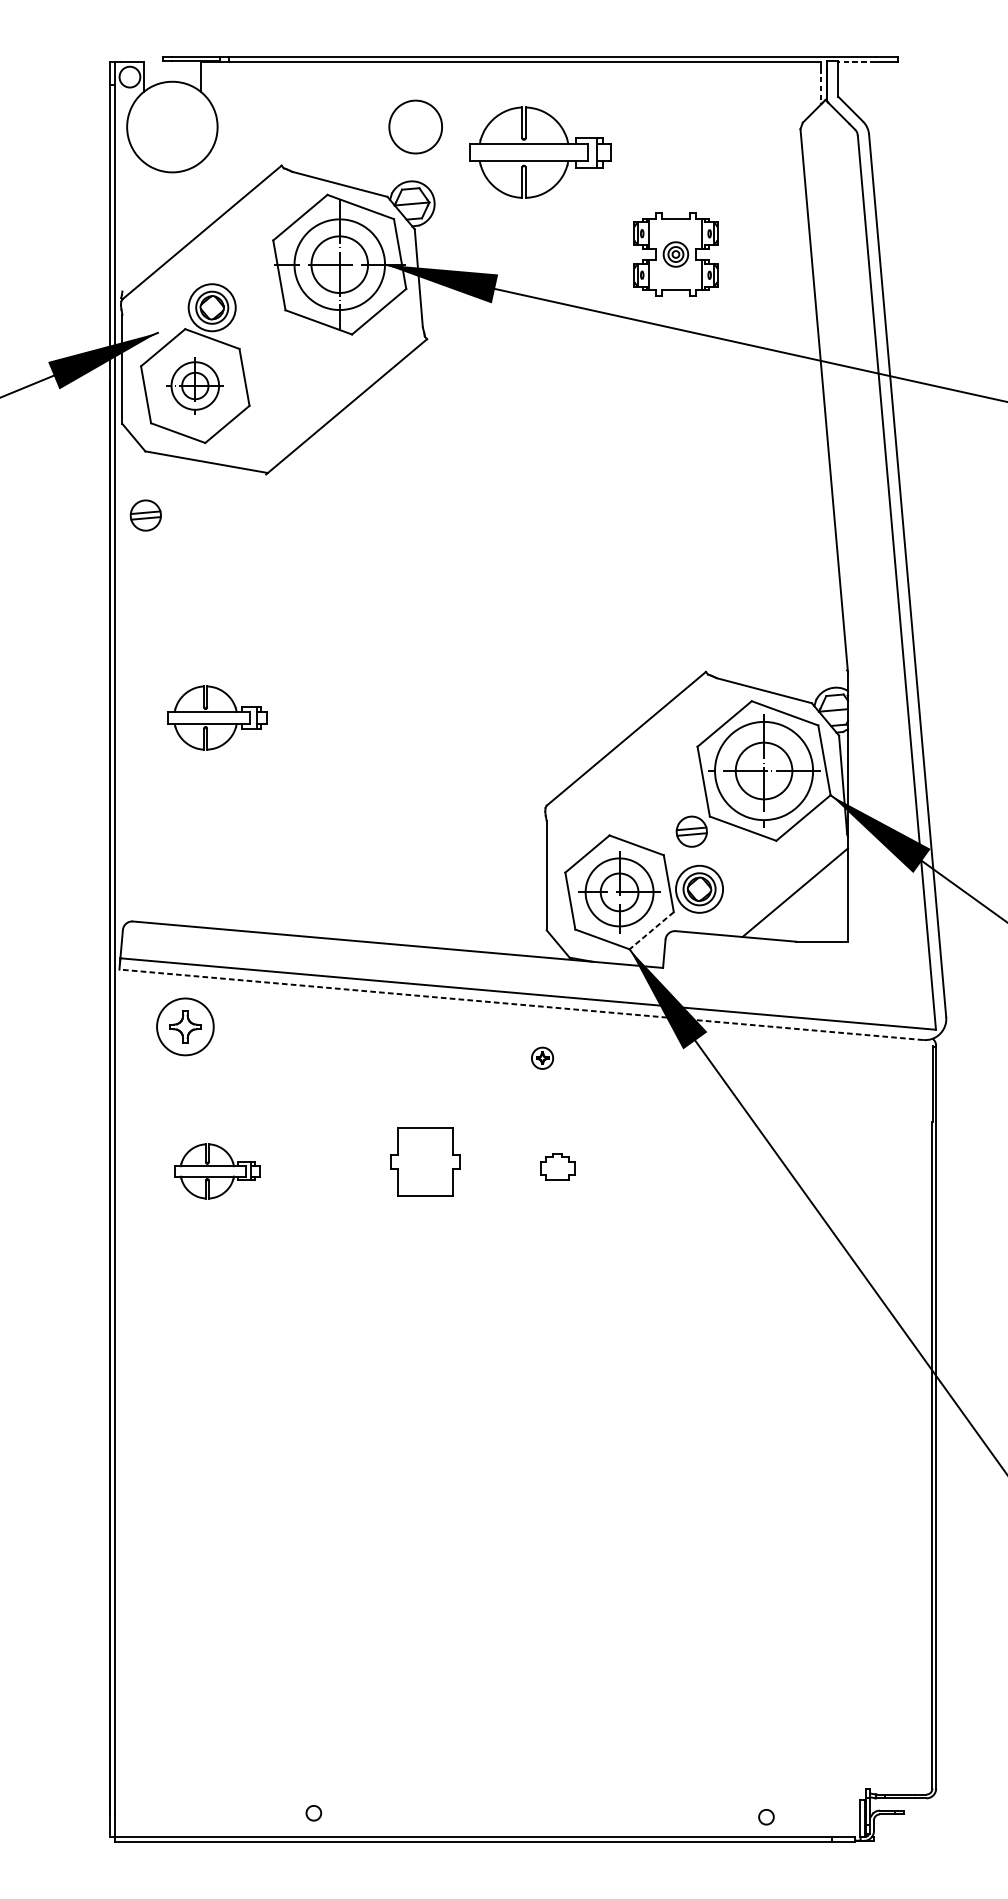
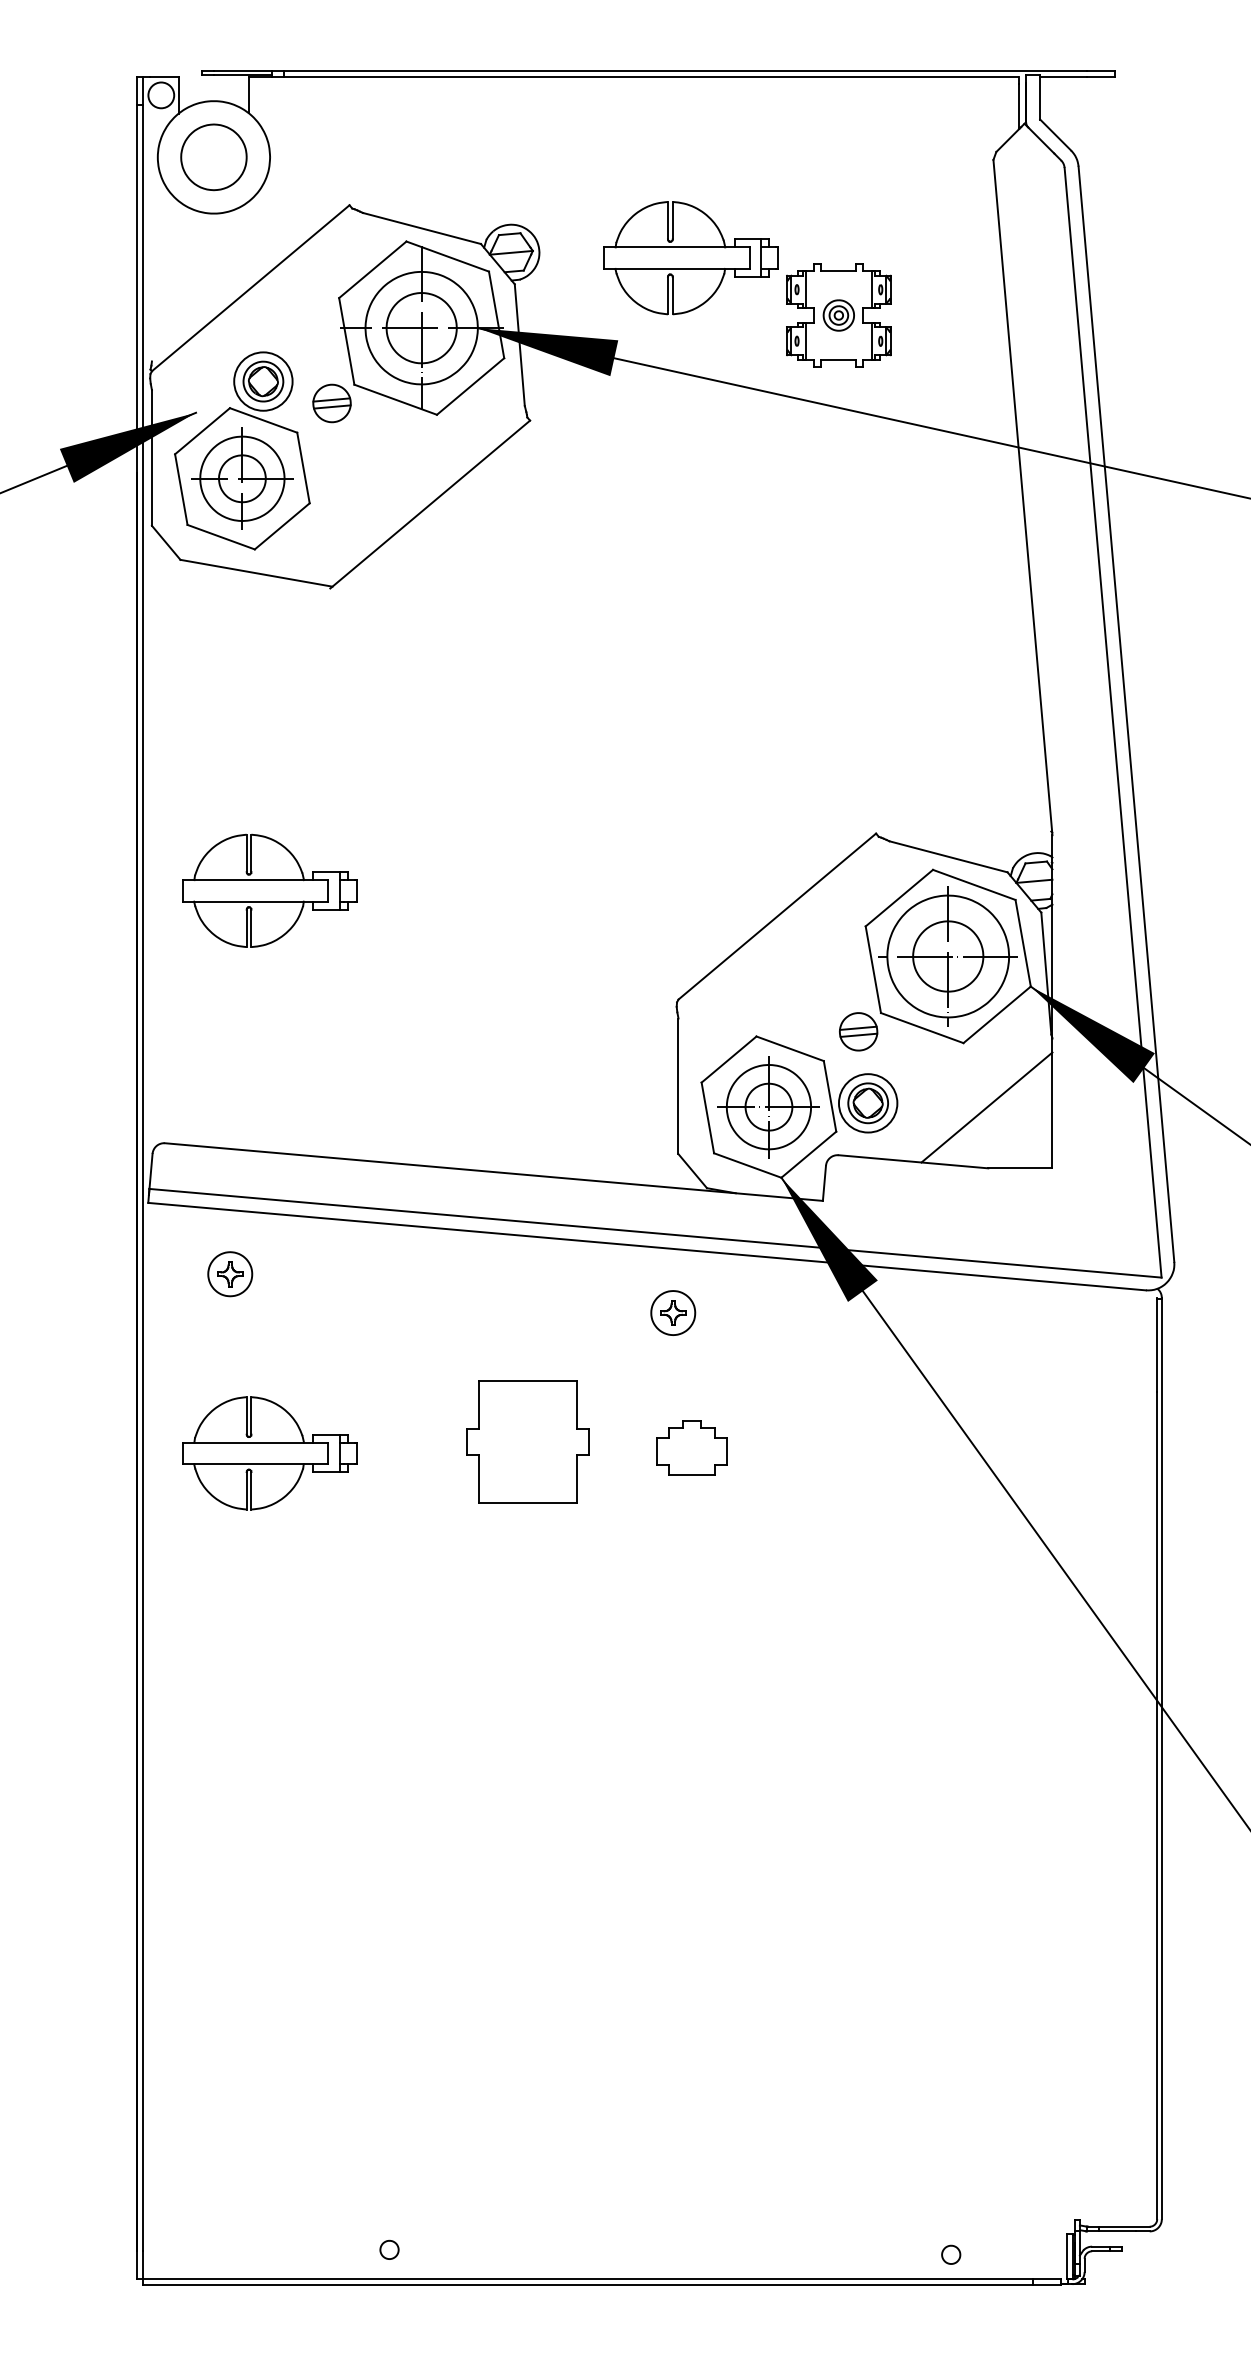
line: (856, 61) -> (1063, 76), dashed -> solid
line: (821, 86) -> (1019, 106), dashed -> solid
part: (415, 127) -> (213, 157), moved
part: (540, 152) -> (690, 258), moved
part: (195, 385) -> (242, 478), size x1.43
part: (145, 515) -> (331, 403), moved
part: (217, 717) -> (269, 890), size x1.43
line: (651, 930) -> (808, 1154), dashed -> solid
line: (521, 1004) -> (647, 1246), dashed -> solid
part: (185, 1027) -> (230, 1274), size x0.62
part: (542, 1057) -> (673, 1312), size x1.67
part: (425, 1161) -> (527, 1441), size x1.43
part: (557, 1166) -> (691, 1447), size x1.67
part: (217, 1171) -> (269, 1453), size x1.67

